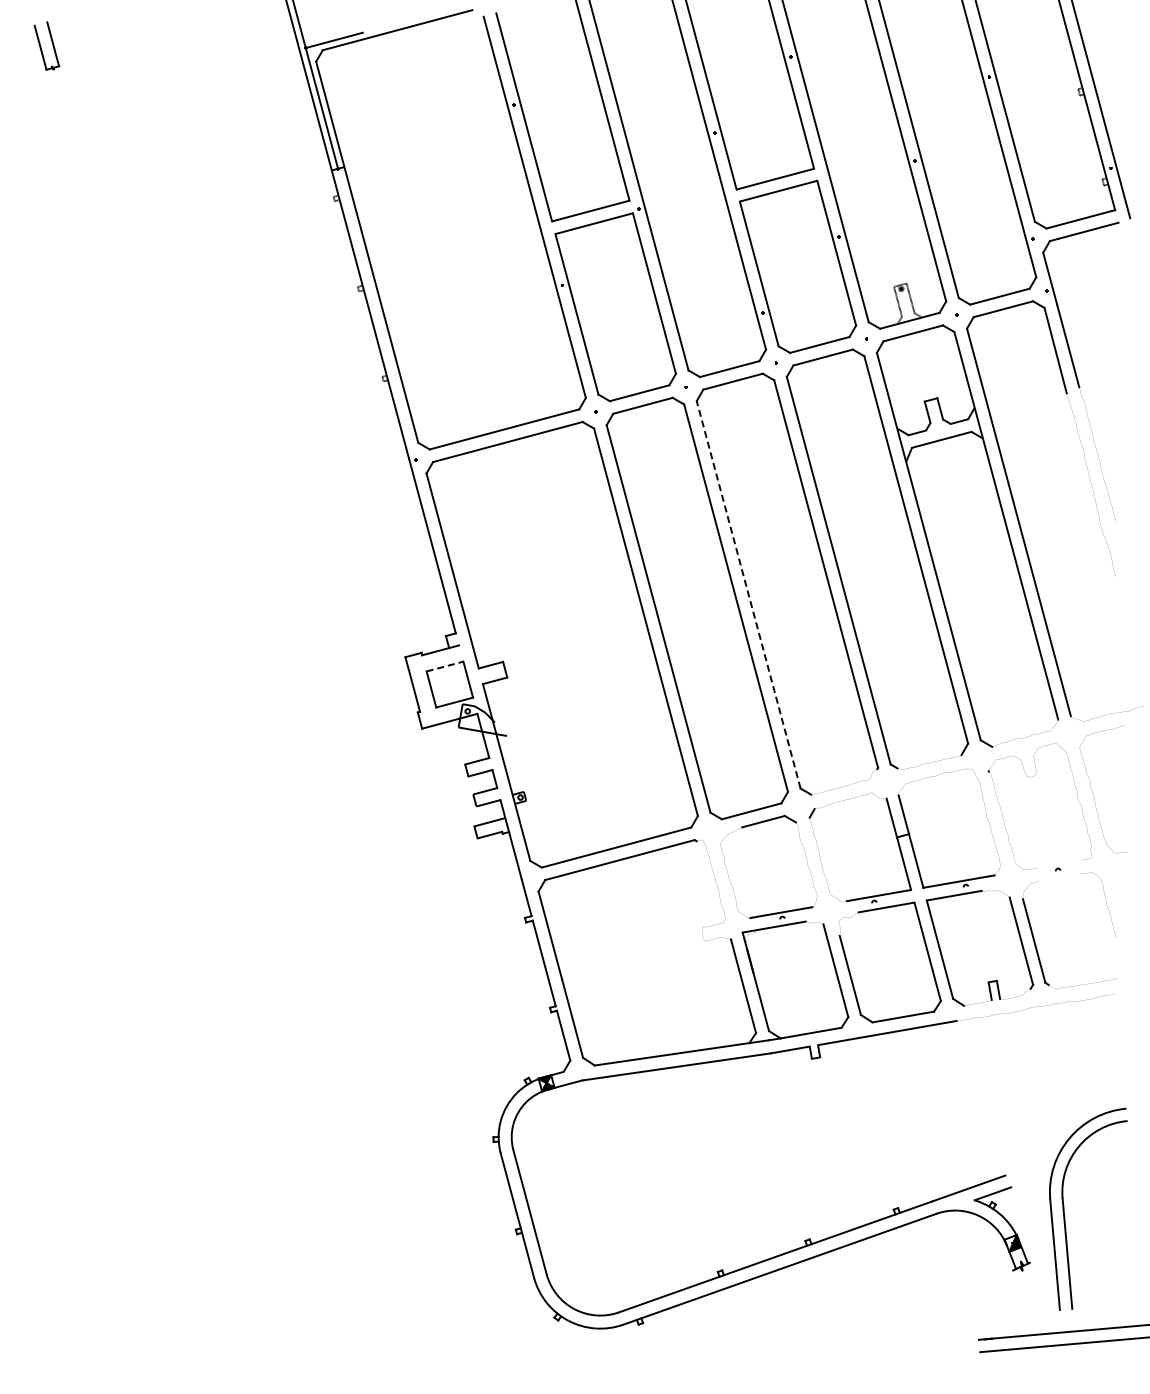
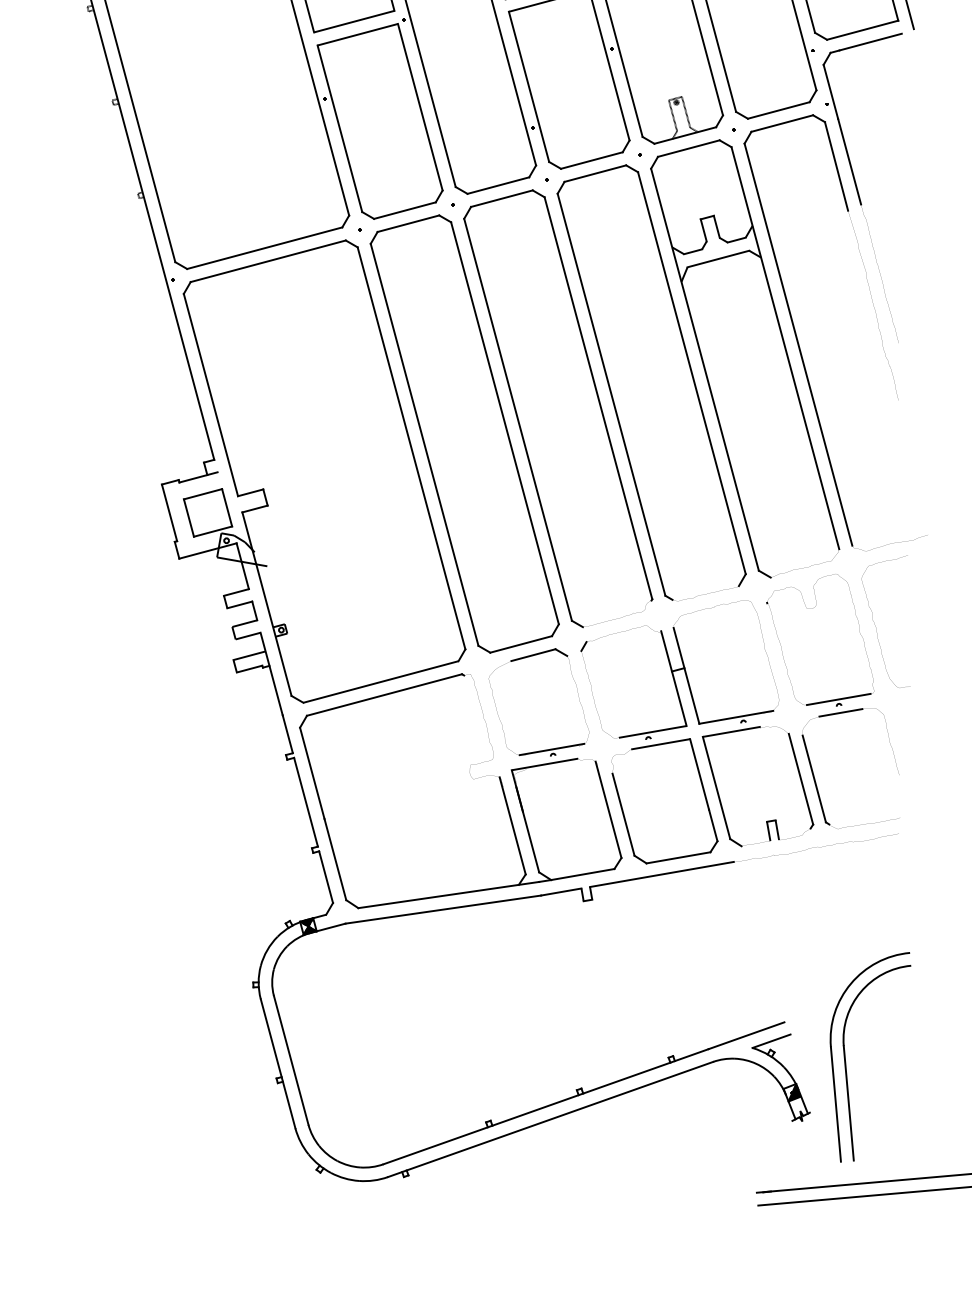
line: (748, 594) -> (517, 419), dashed -> solid
line: (445, 666) -> (203, 494), dashed -> solid
line: (1057, 864) -> (838, 699), added
line: (1059, 876) -> (840, 712), added

